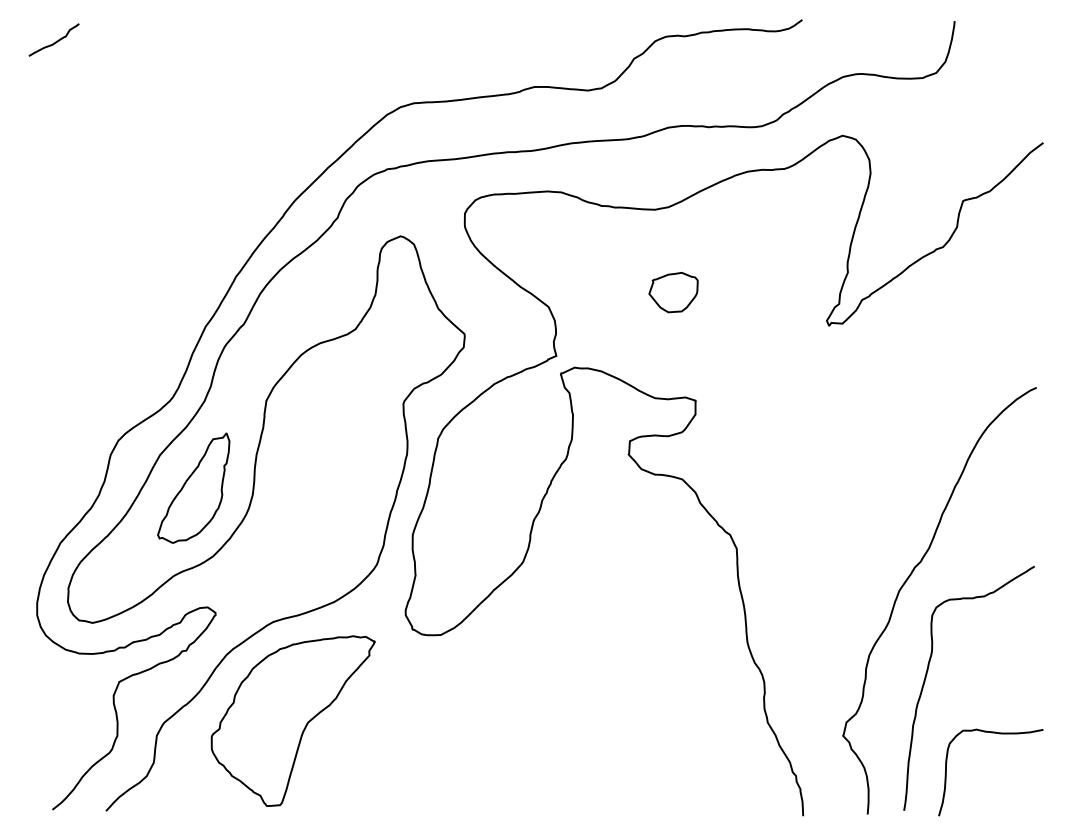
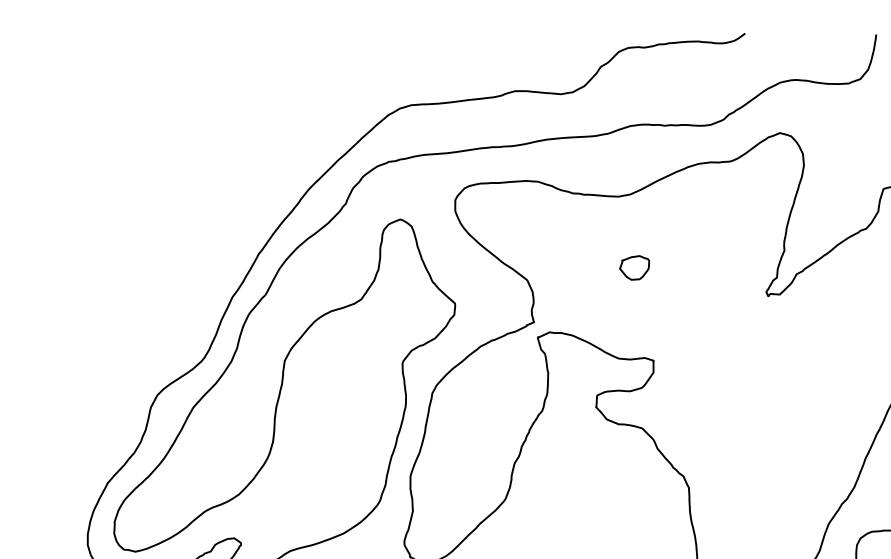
curve: (55, 41) -> (103, 52), removed
part: (673, 292) -> (634, 267), size x0.7
part: (193, 487) -> (222, 435), removed

